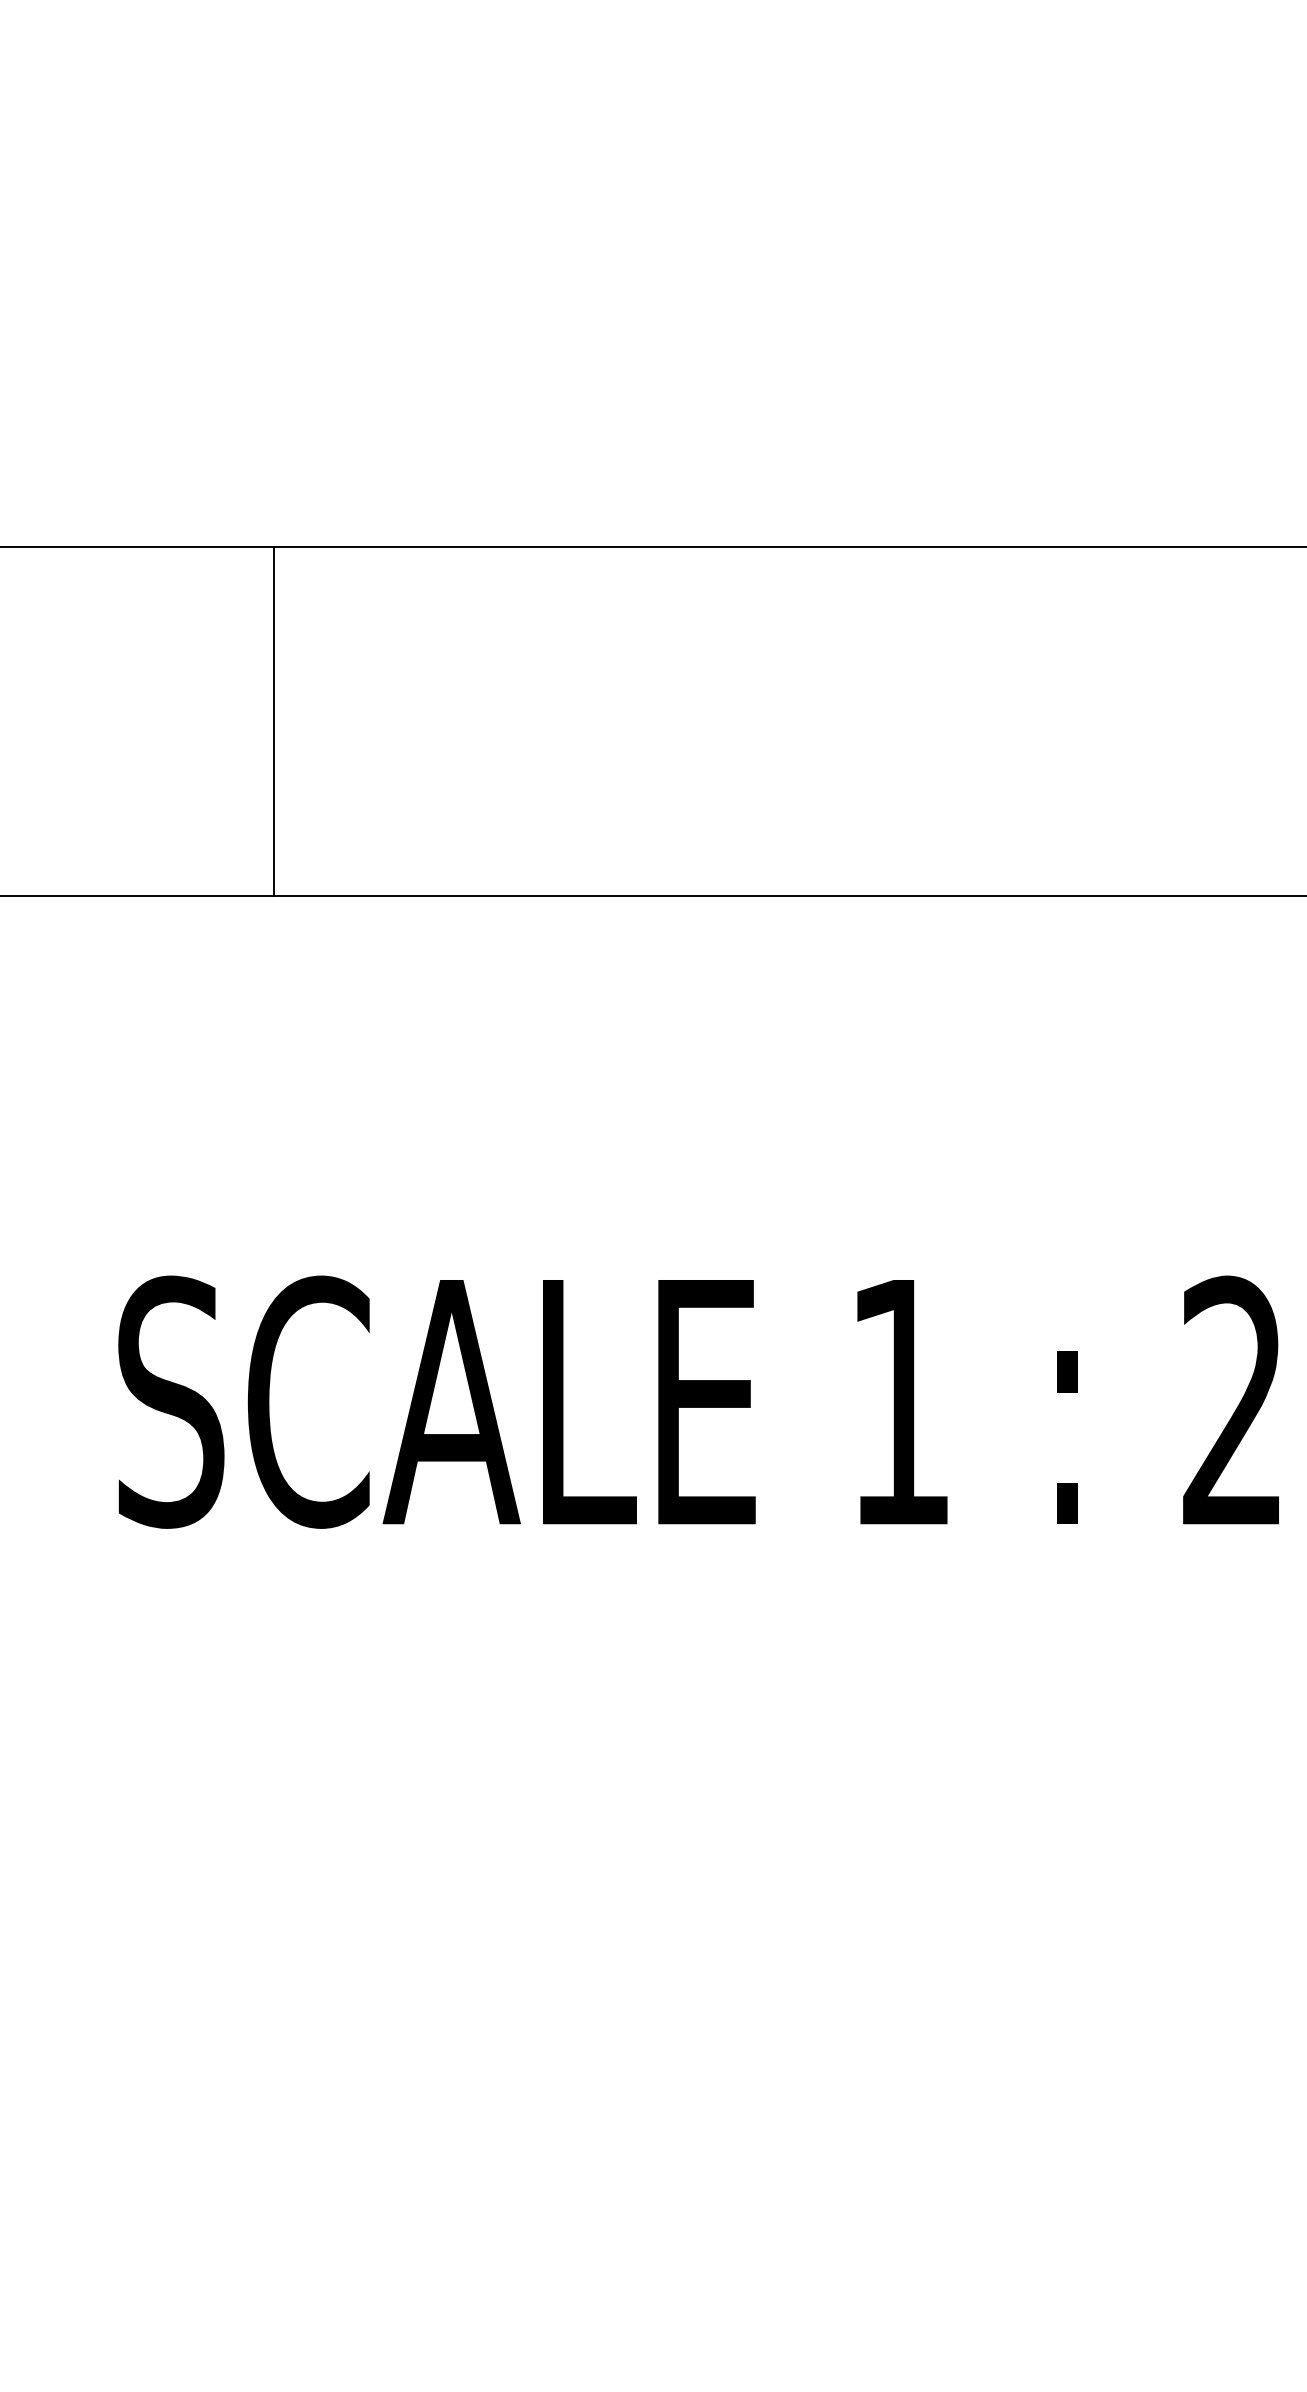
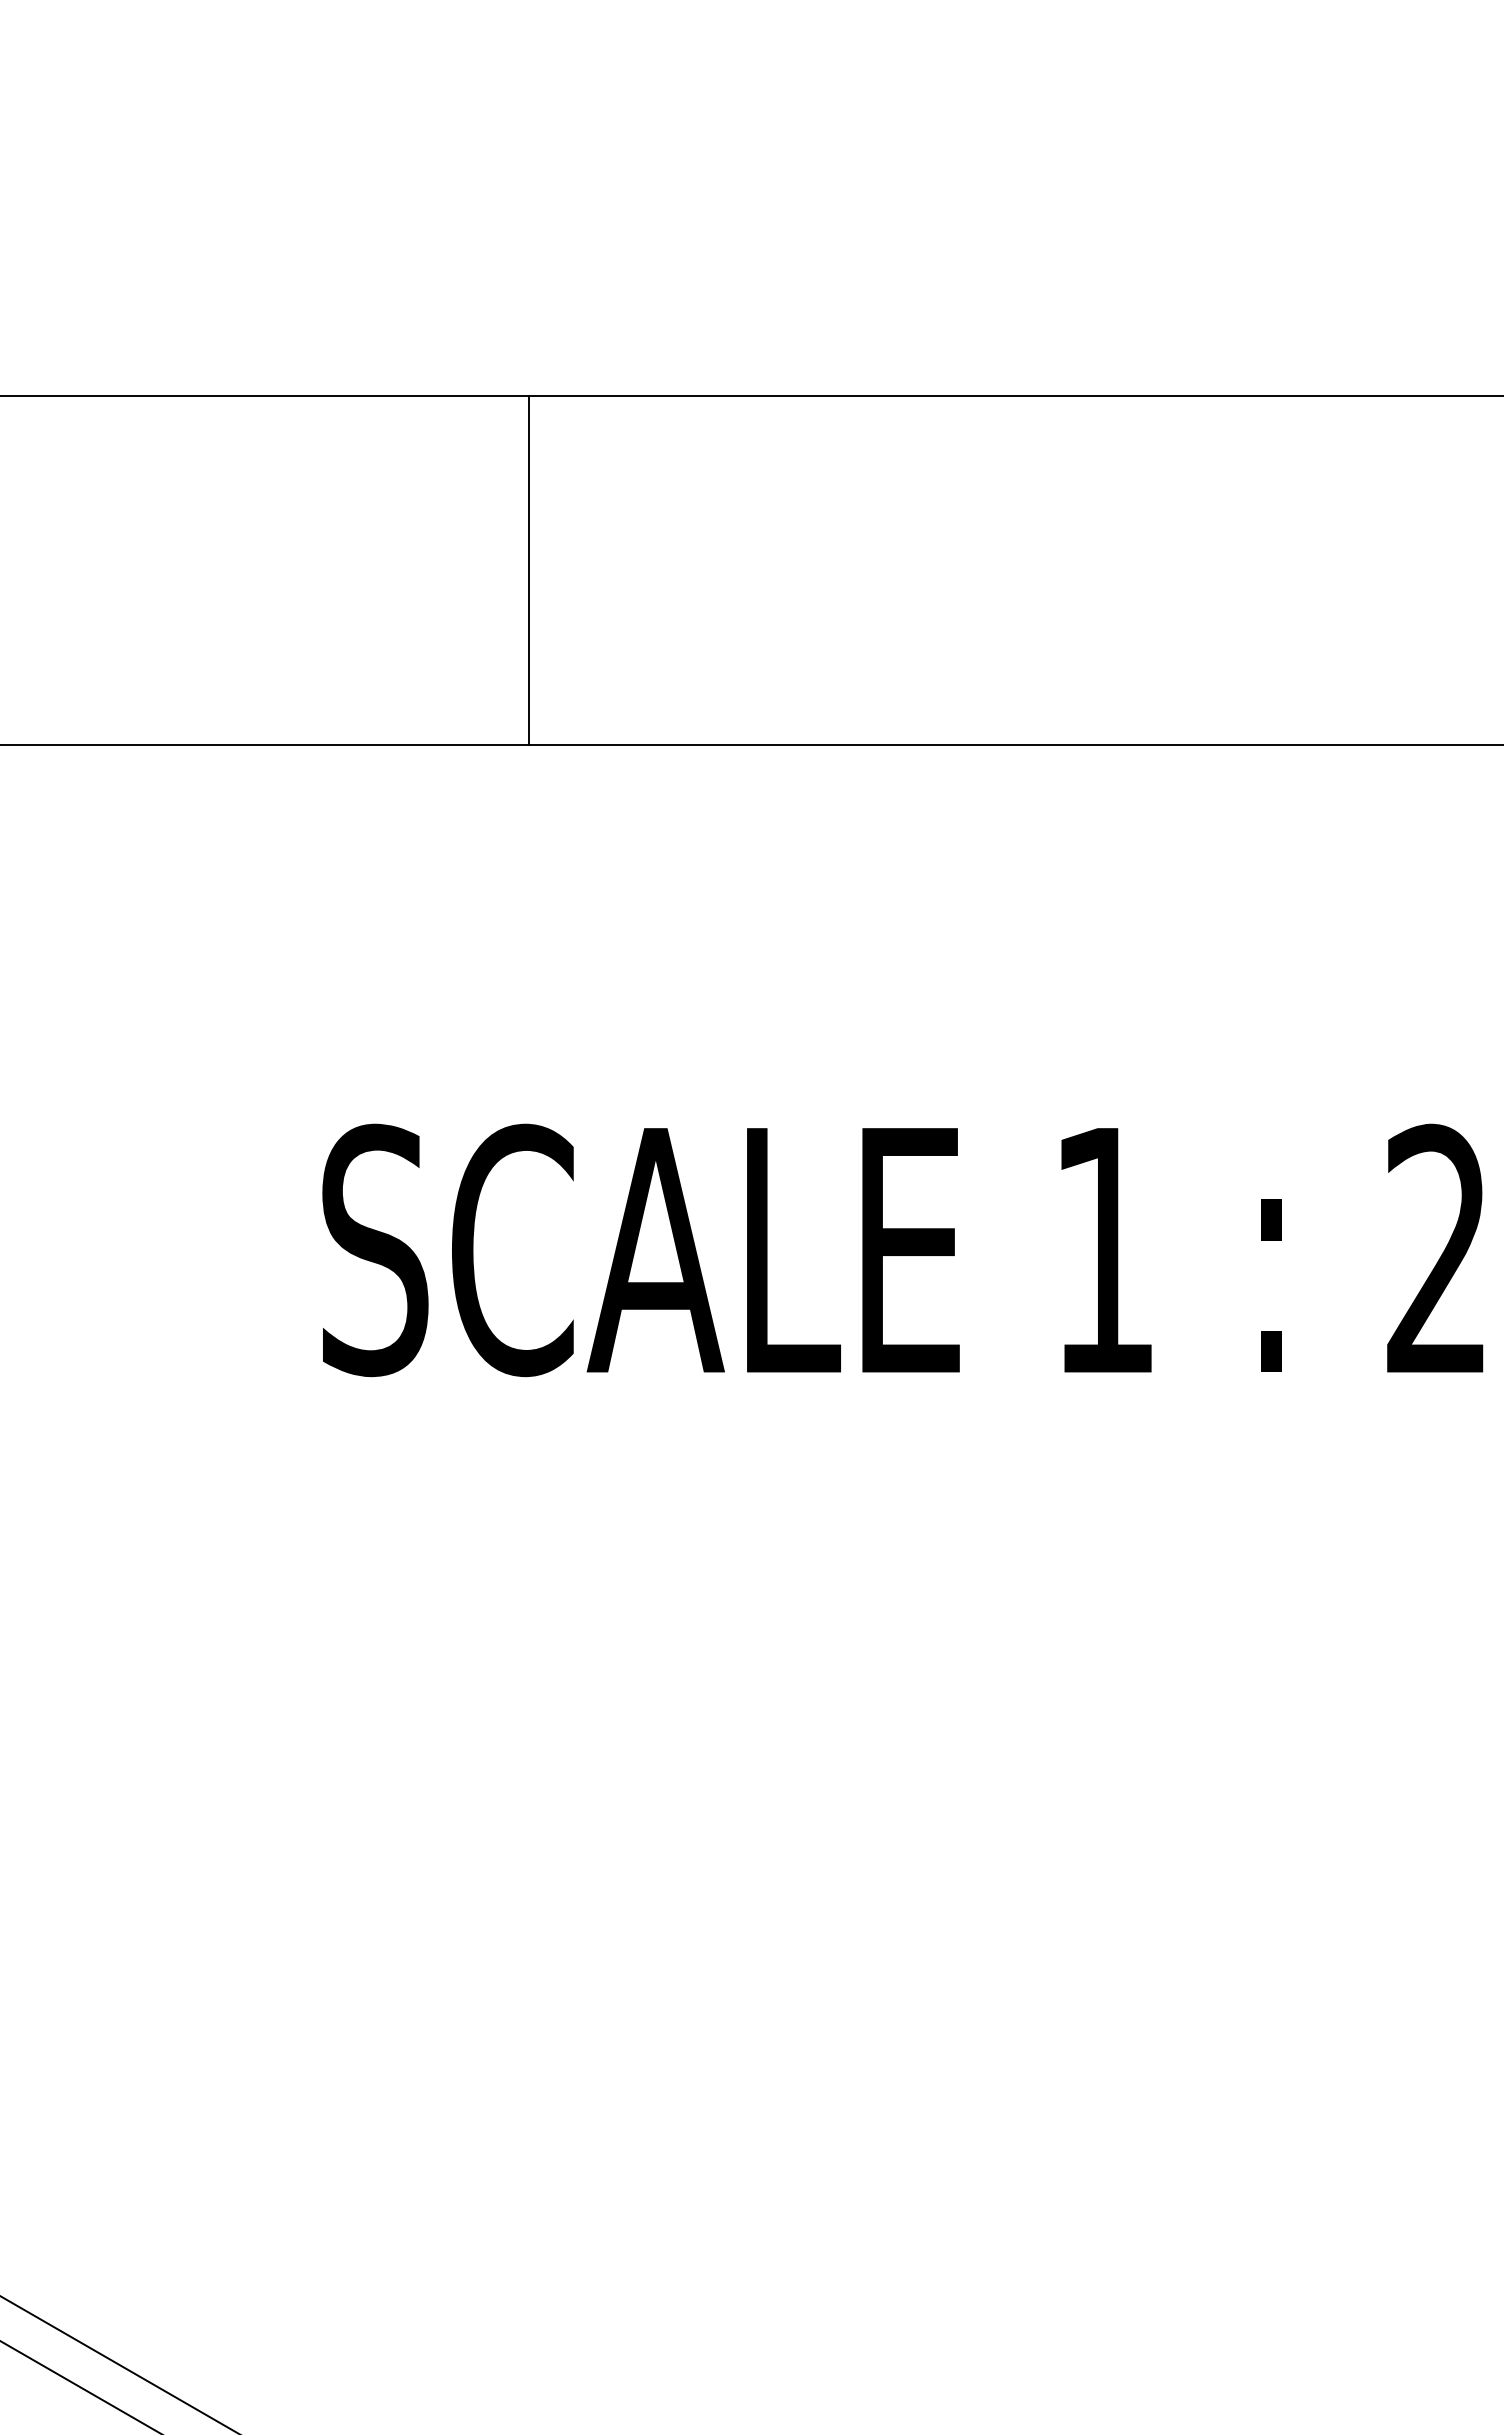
line: (274, 721) -> (529, 569), moved

